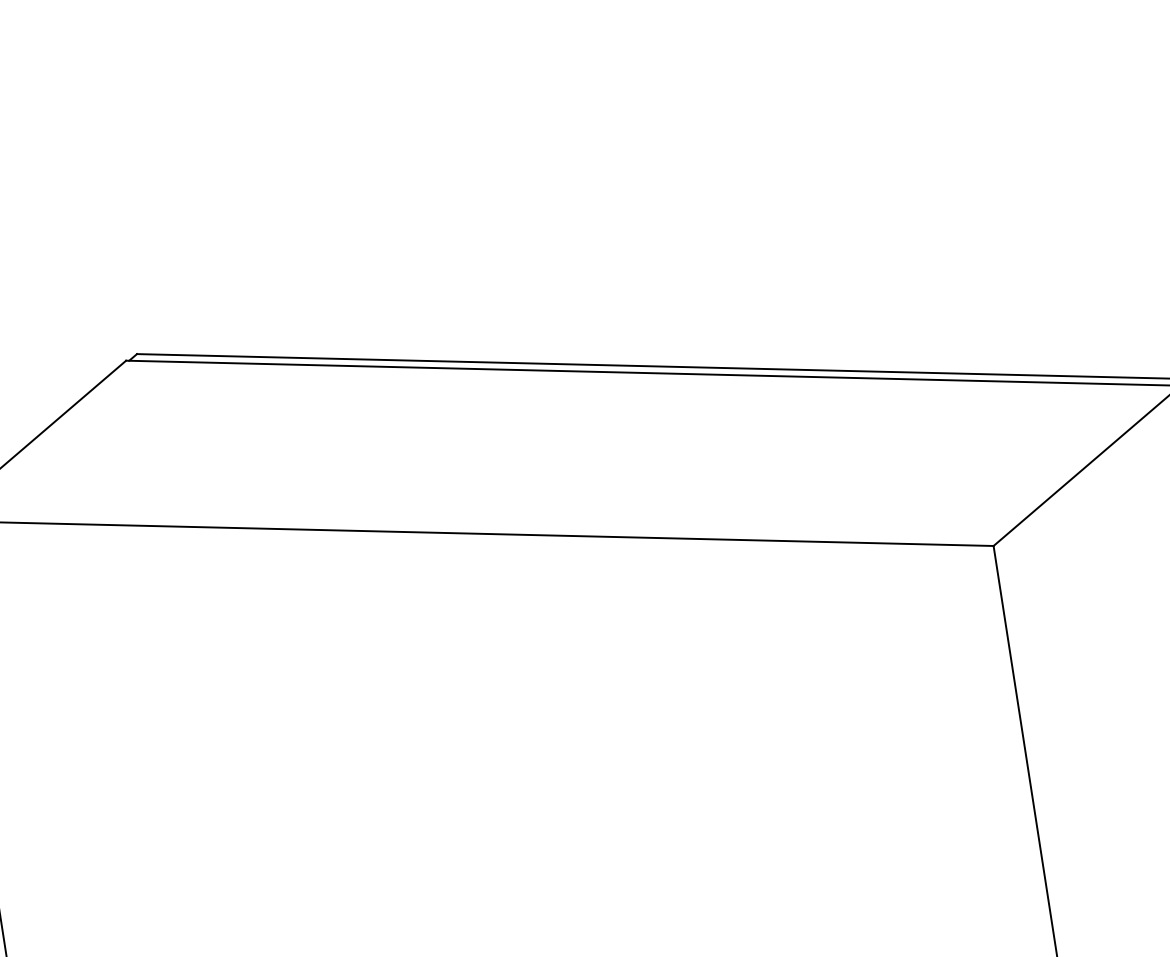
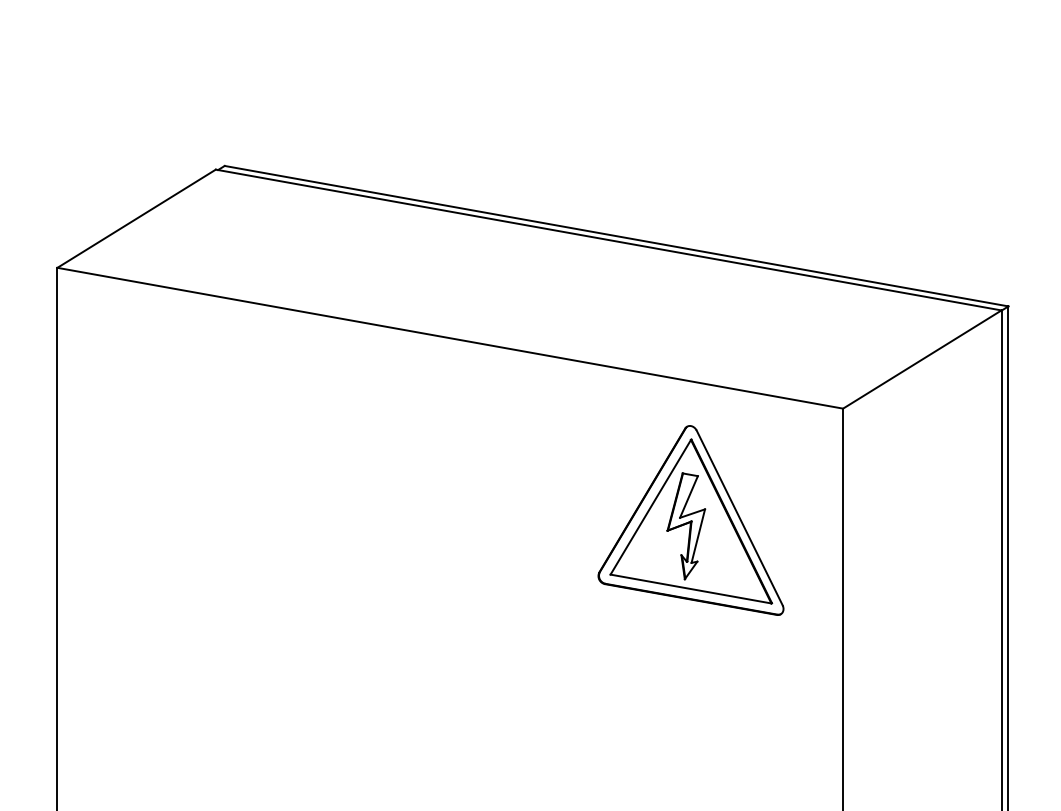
part: (816, 722) -> (690, 520), added

